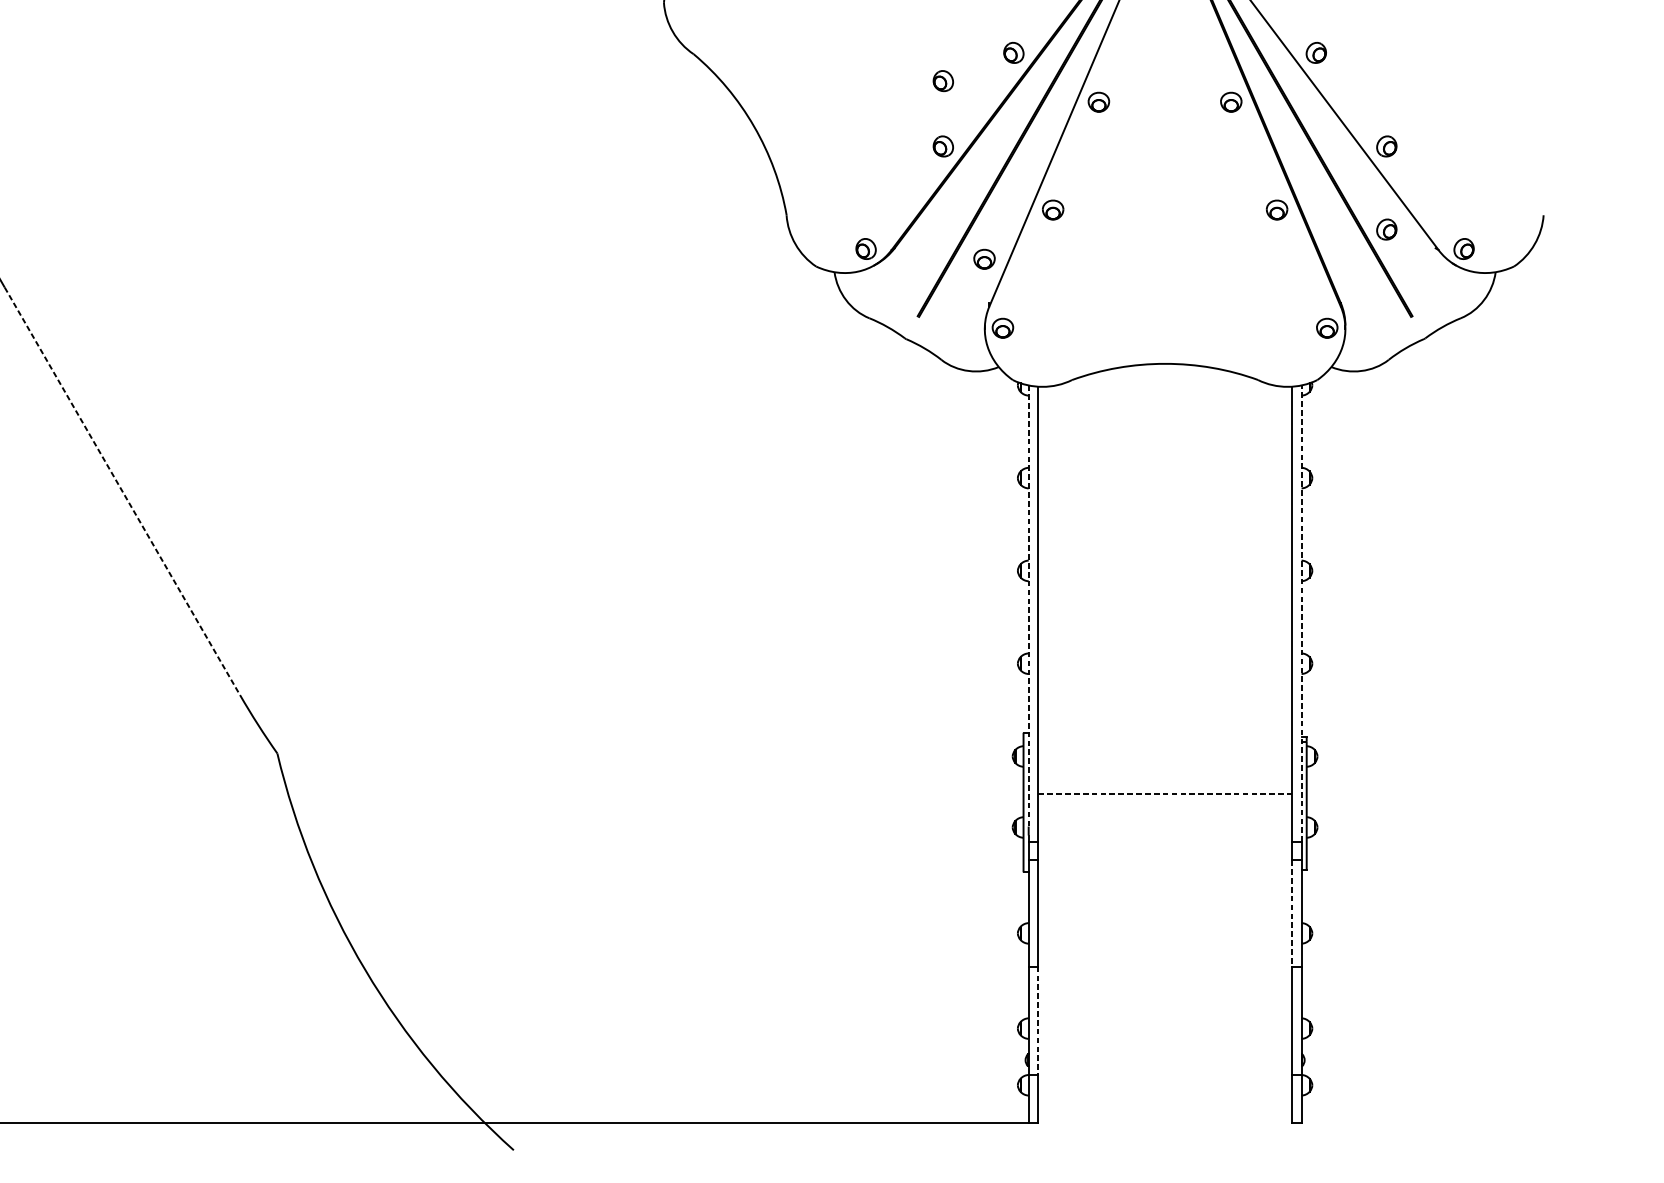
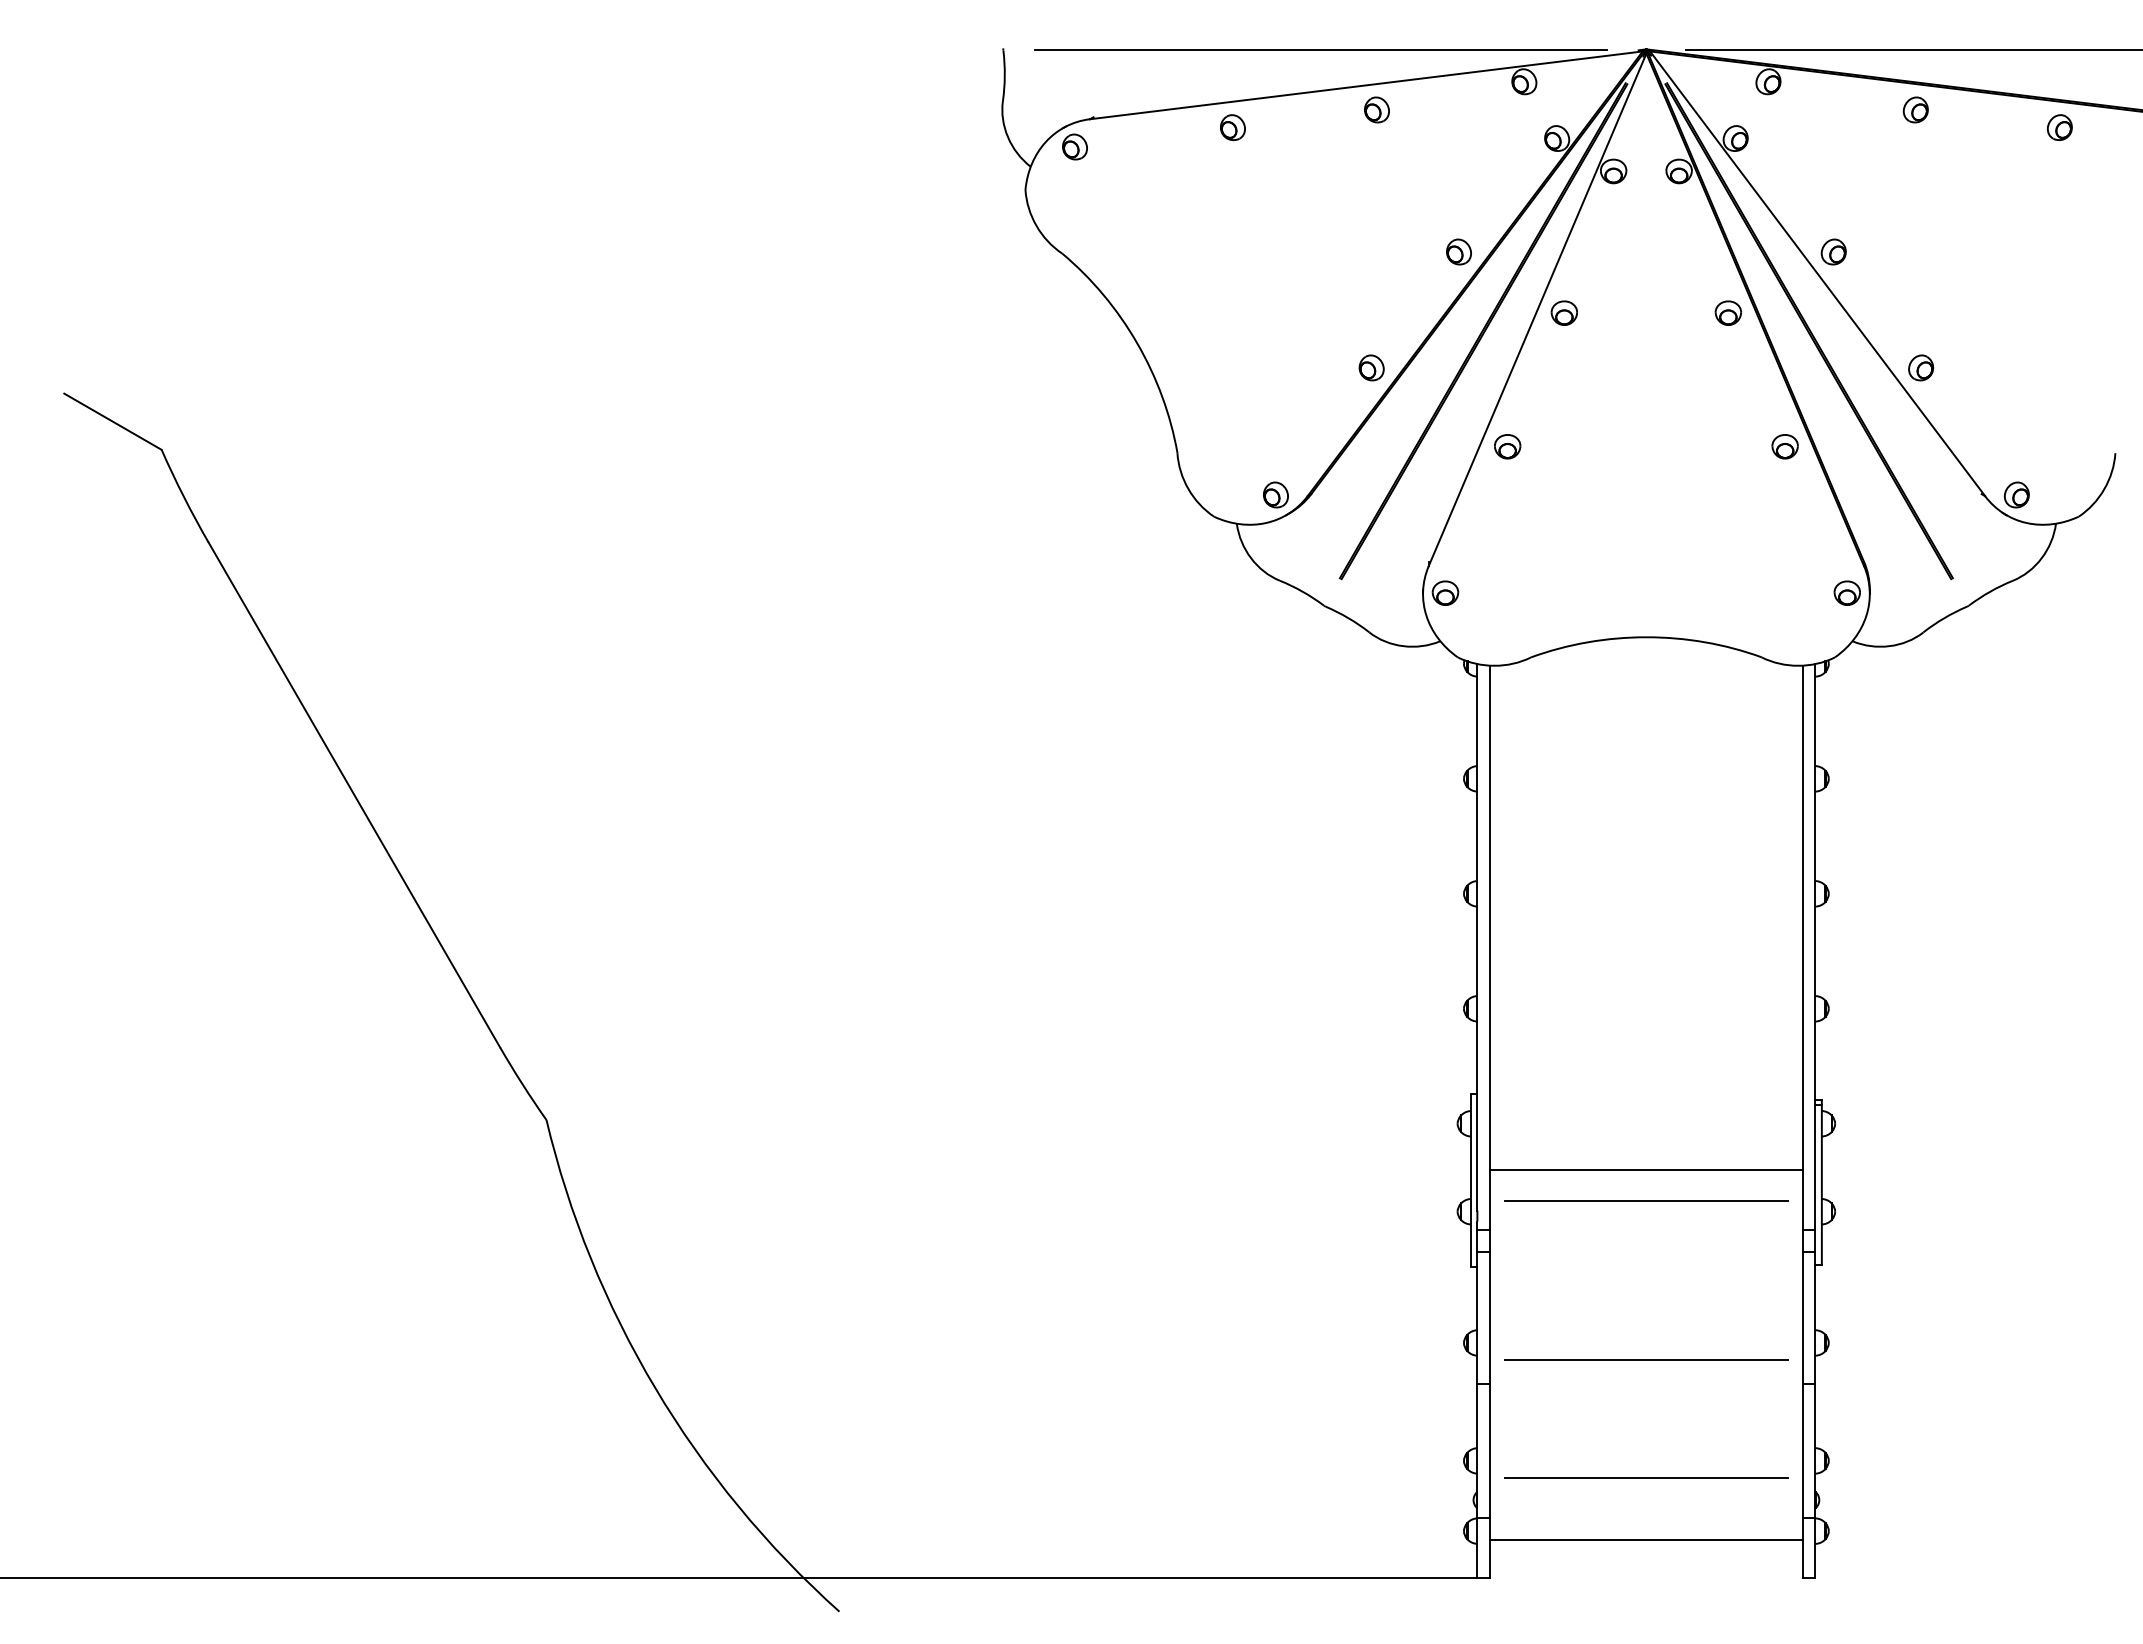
part: (943, 80) -> (1371, 286), removed
part: (1387, 229) -> (1921, 470), removed
part: (984, 259) -> (1422, 507), removed
line: (122, 491) -> (354, 795), dashed -> solid
line: (1028, 606) -> (1477, 937), dashed -> solid
line: (1301, 613) -> (1815, 946), dashed -> solid
line: (1165, 794) -> (1646, 1170), dashed -> solid
line: (1165, 818) -> (1646, 1200), added
line: (1291, 913) -> (1803, 1318), dashed -> solid
line: (1165, 947) -> (1646, 1360), added
line: (1038, 1021) -> (1489, 1451), dashed -> solid
line: (1165, 1041) -> (1646, 1477), added
line: (1165, 1092) -> (1646, 1539), added

